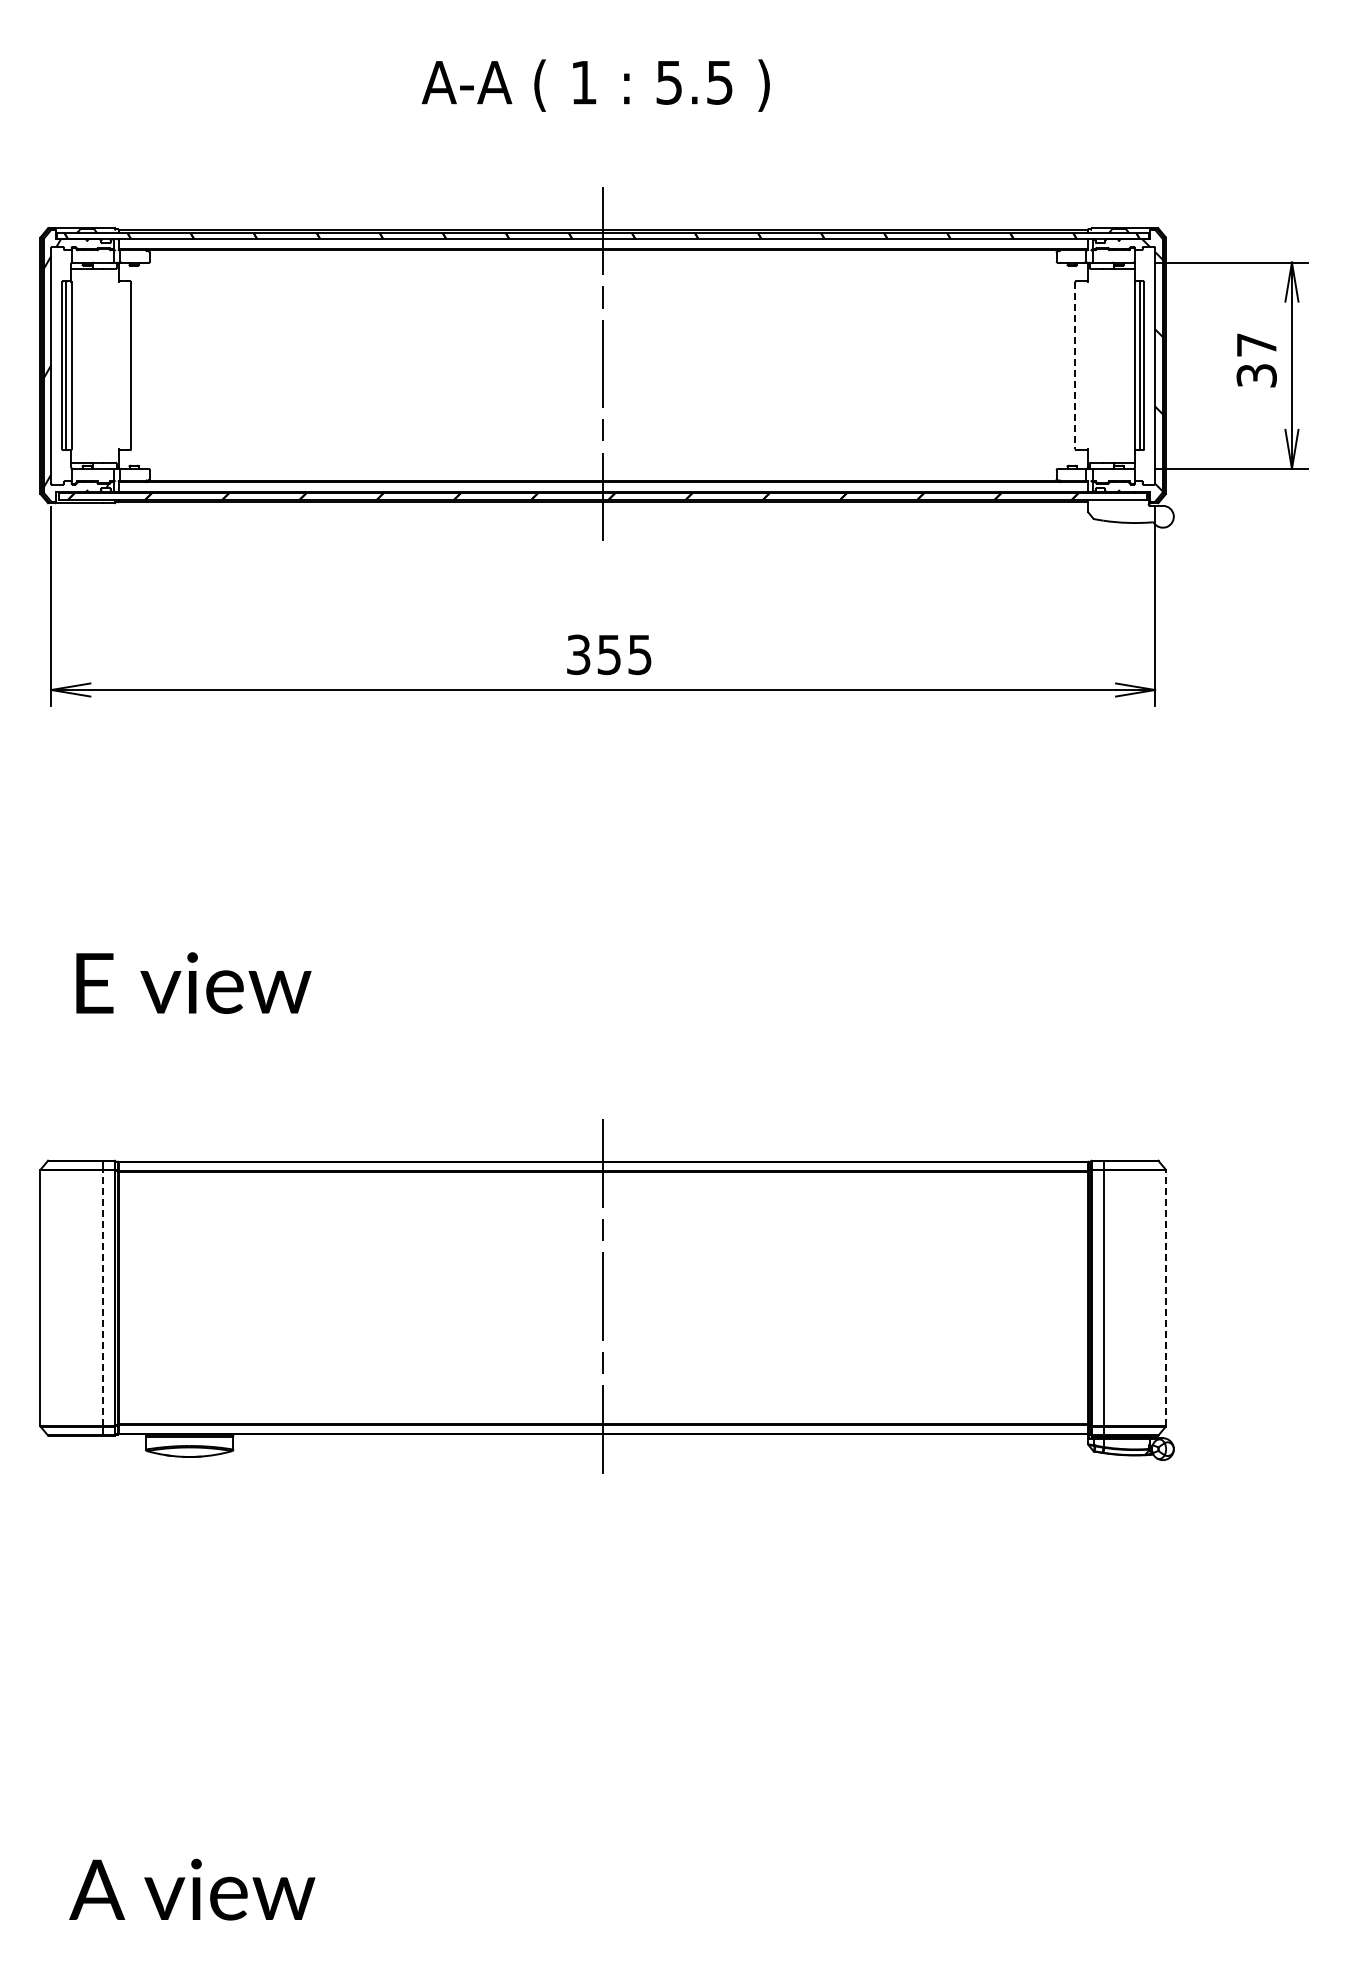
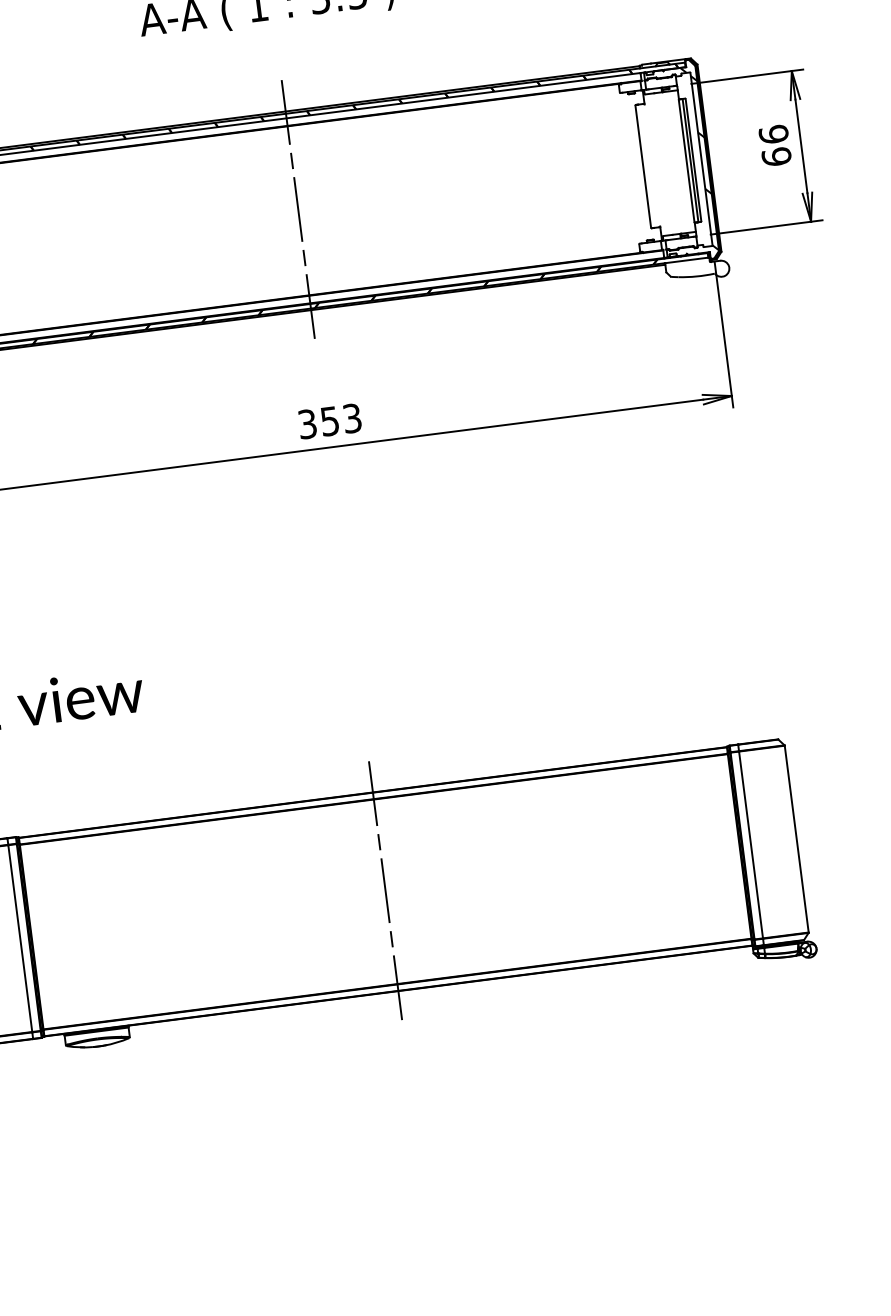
text: (1256, 359) -> (774, 145), 37 -> 66
line: (1075, 366) -> (643, 167), dashed -> solid
text: (640, 654) -> (352, 418), 355 -> 353
line: (102, 1298) -> (20, 938), dashed -> solid
line: (1166, 1298) -> (797, 839), dashed -> solid

